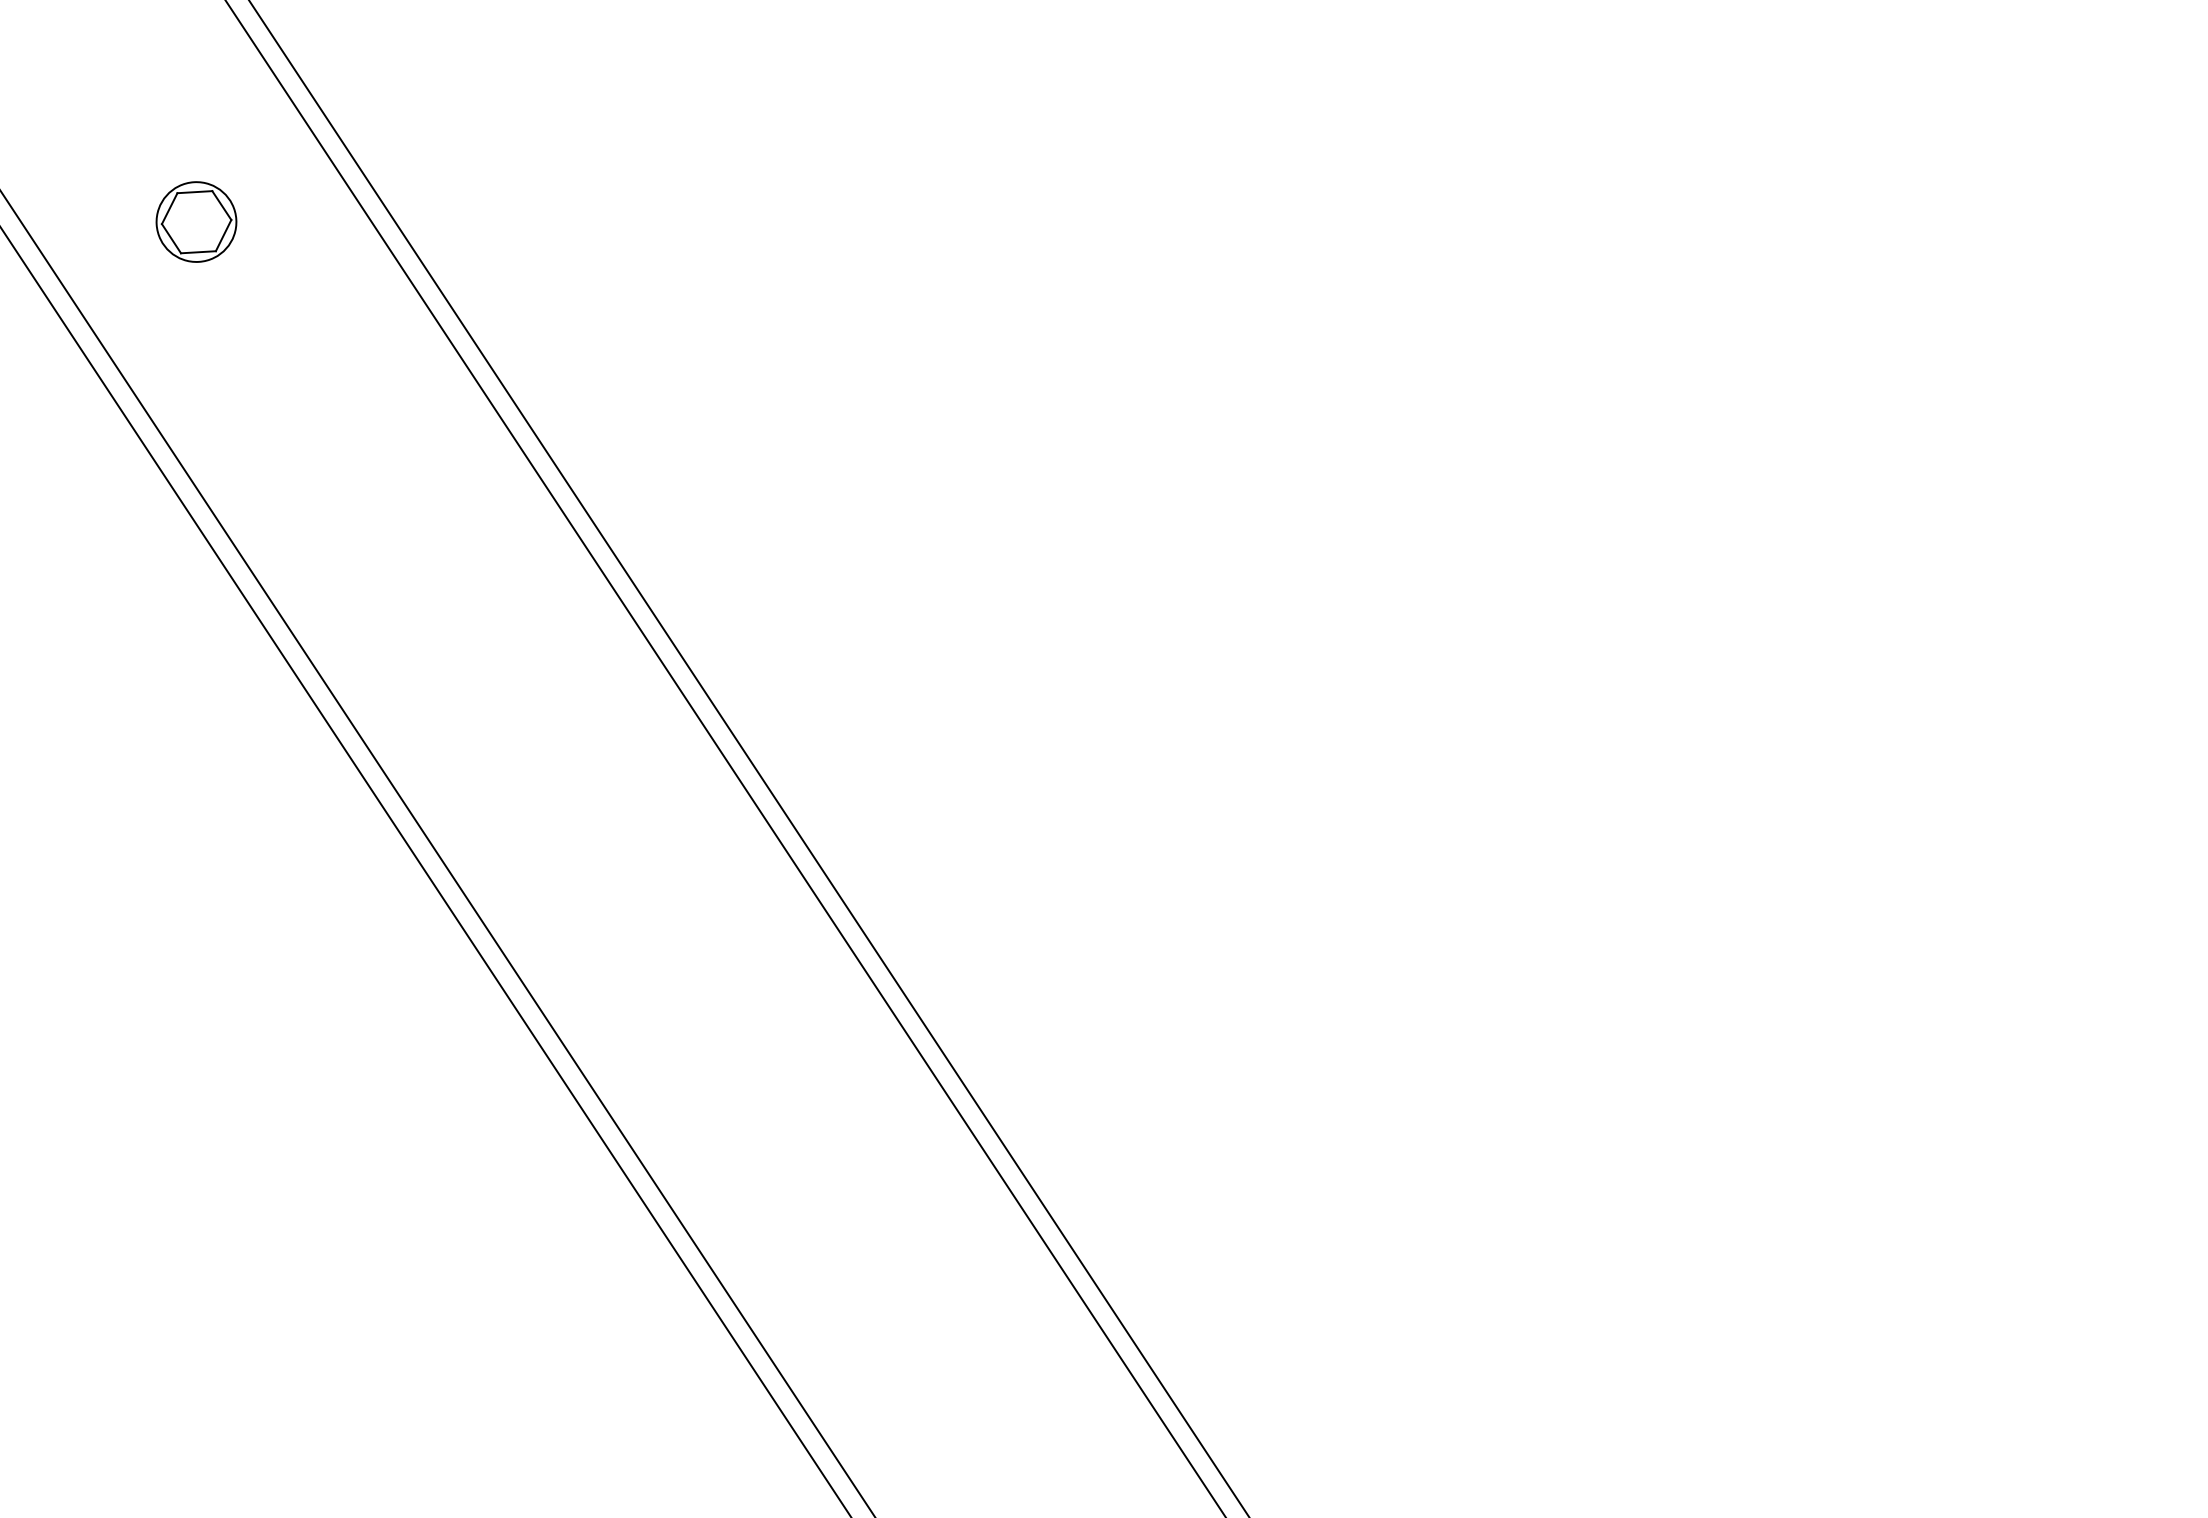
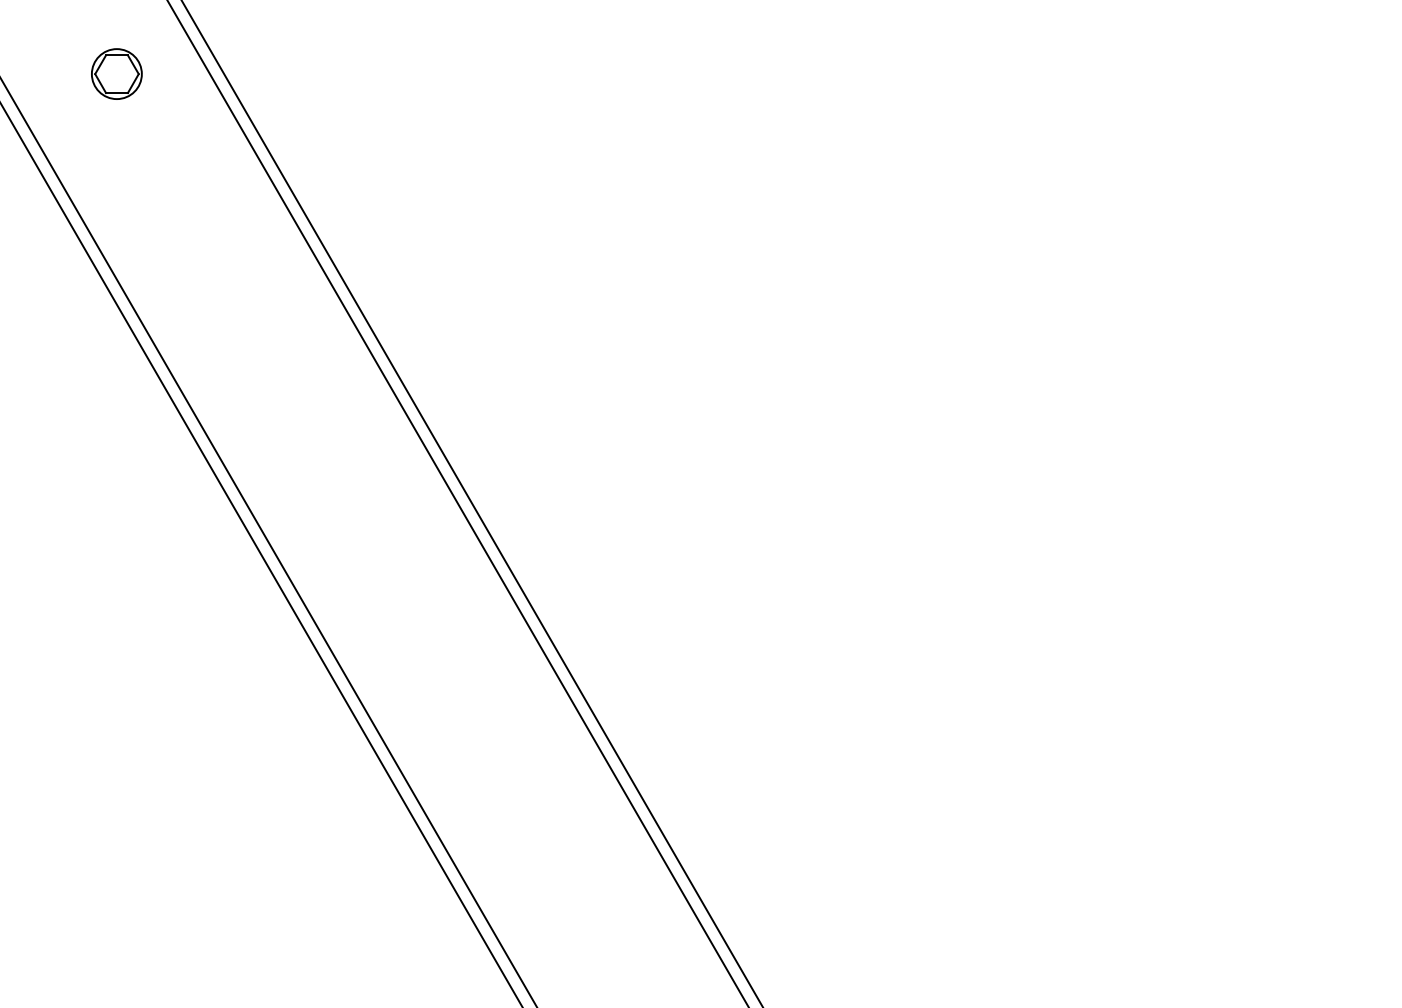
part: (195, 221) -> (116, 73), moved

